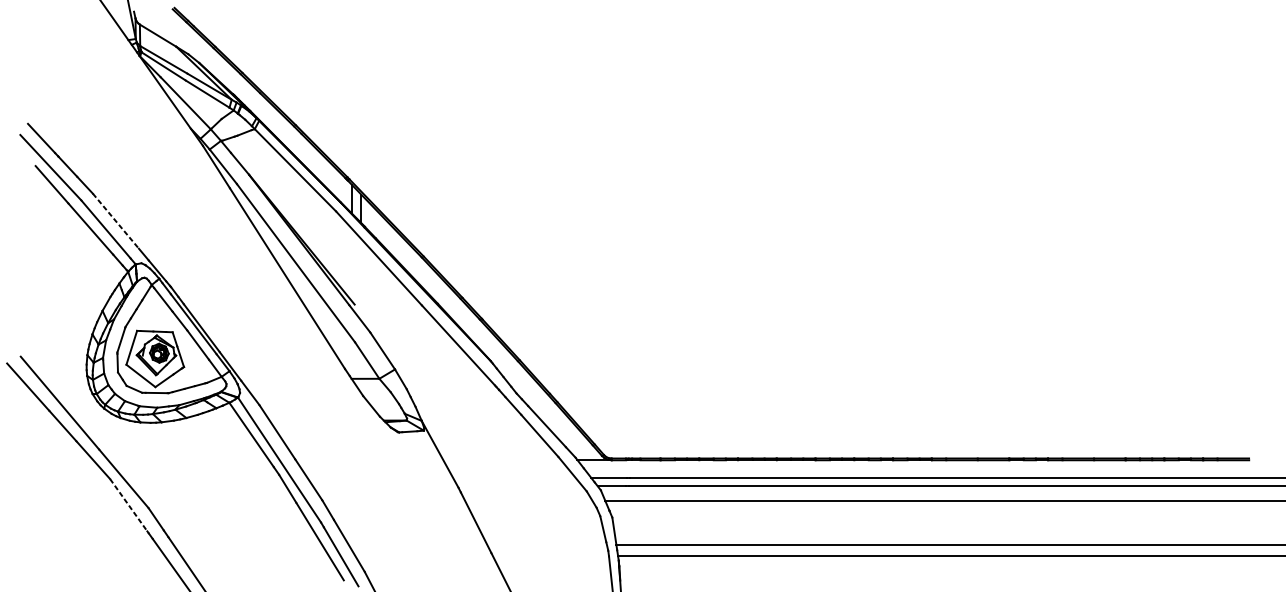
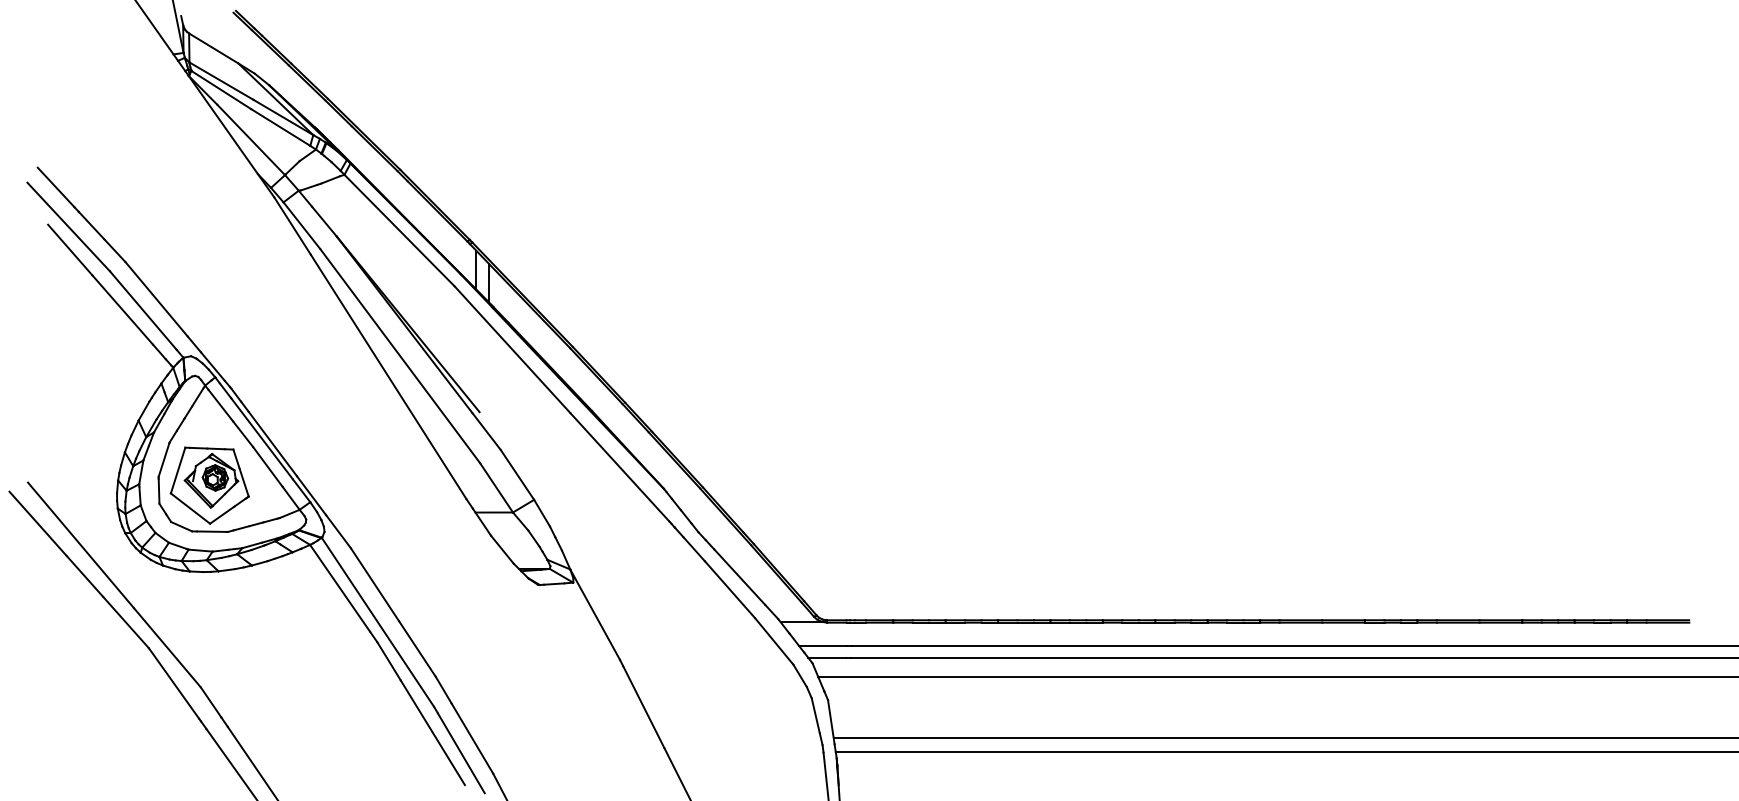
line: (115, 221) -> (156, 299), dashed -> solid
line: (129, 505) -> (174, 683), dashed -> solid

